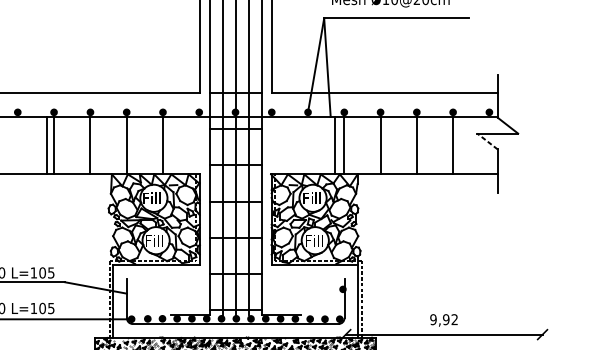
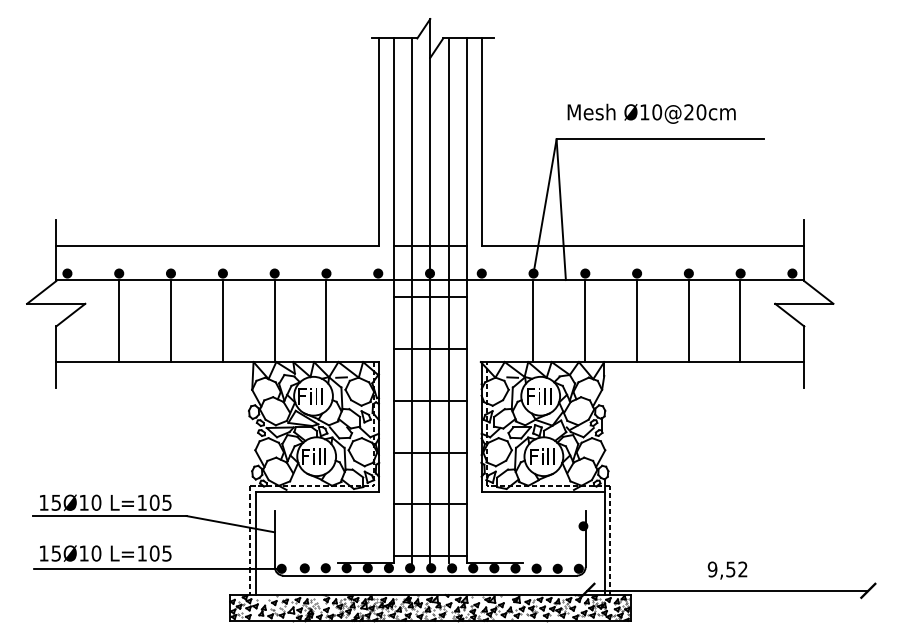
line: (487, 141) -> (789, 314), dashed -> solid
line: (46, 145) -> (119, 321), moved
line: (334, 145) -> (533, 321), moved
text: (446, 319) -> (730, 569), 9,92 -> 9,52

